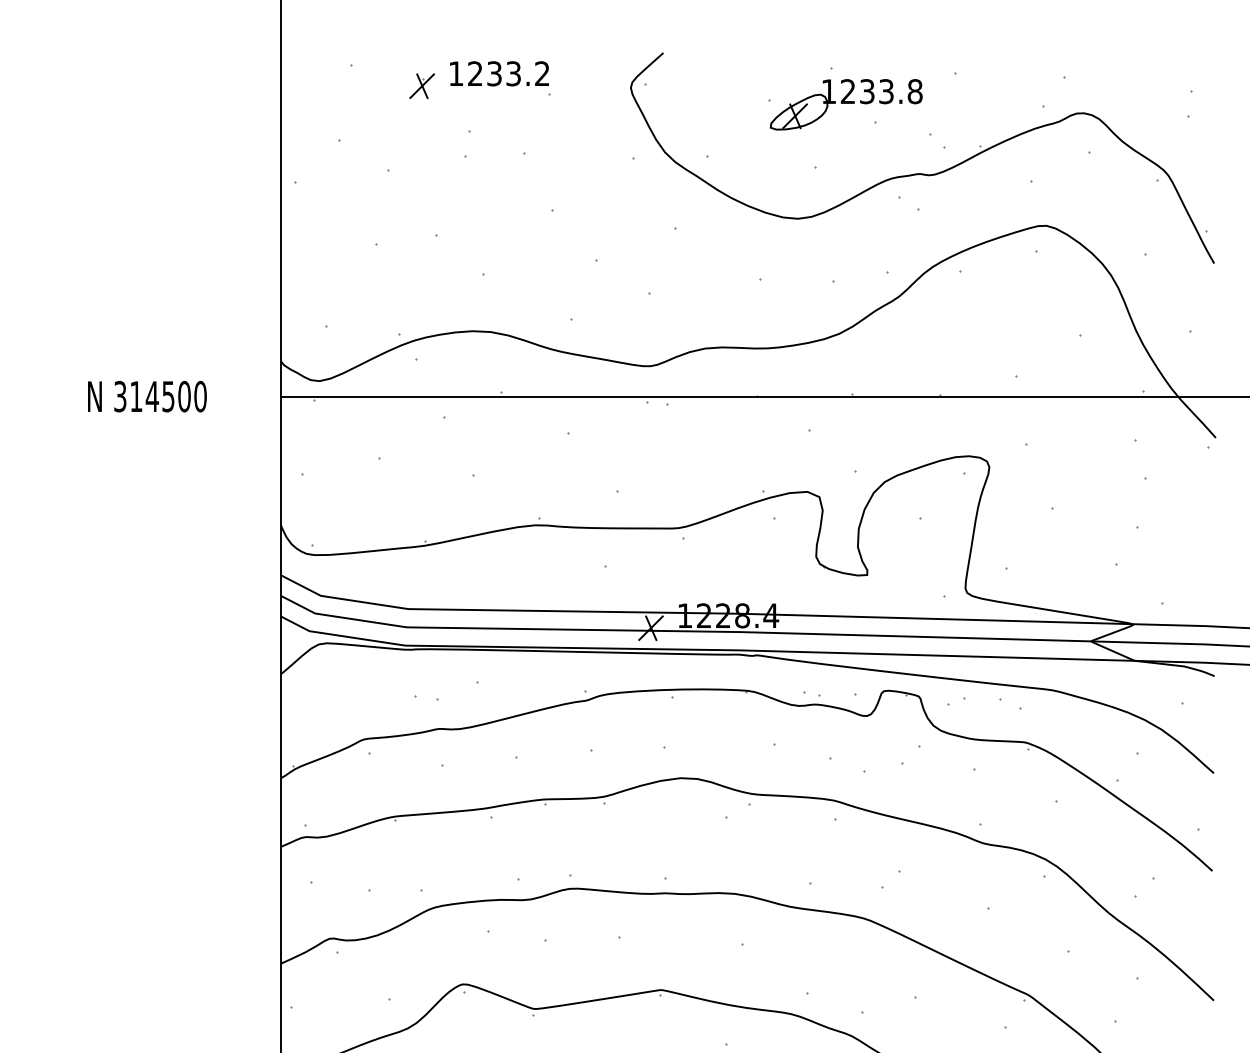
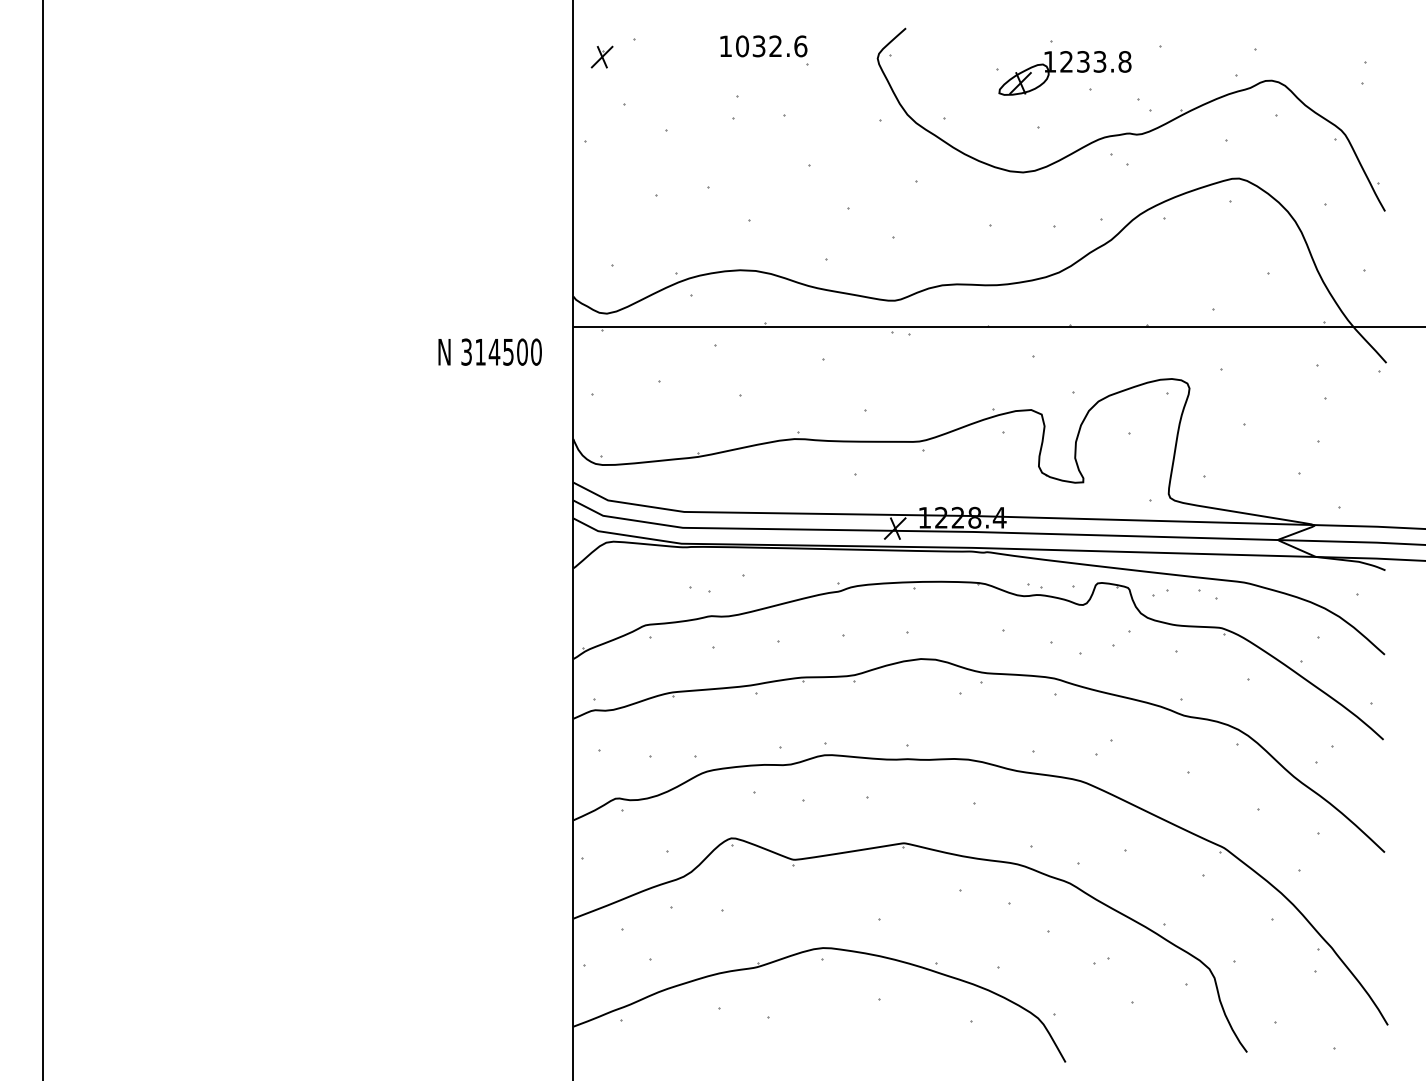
text: (508, 73) -> (771, 46), 1233.2 -> 1032.6
part: (421, 85) -> (601, 56), moved
text: (146, 395) -> (489, 351), moved

